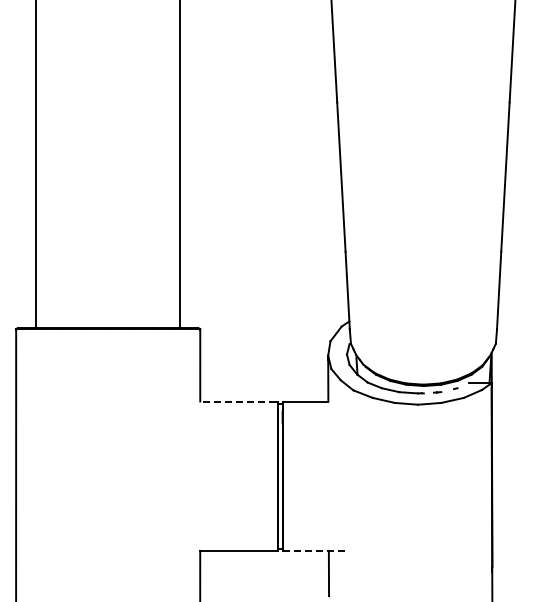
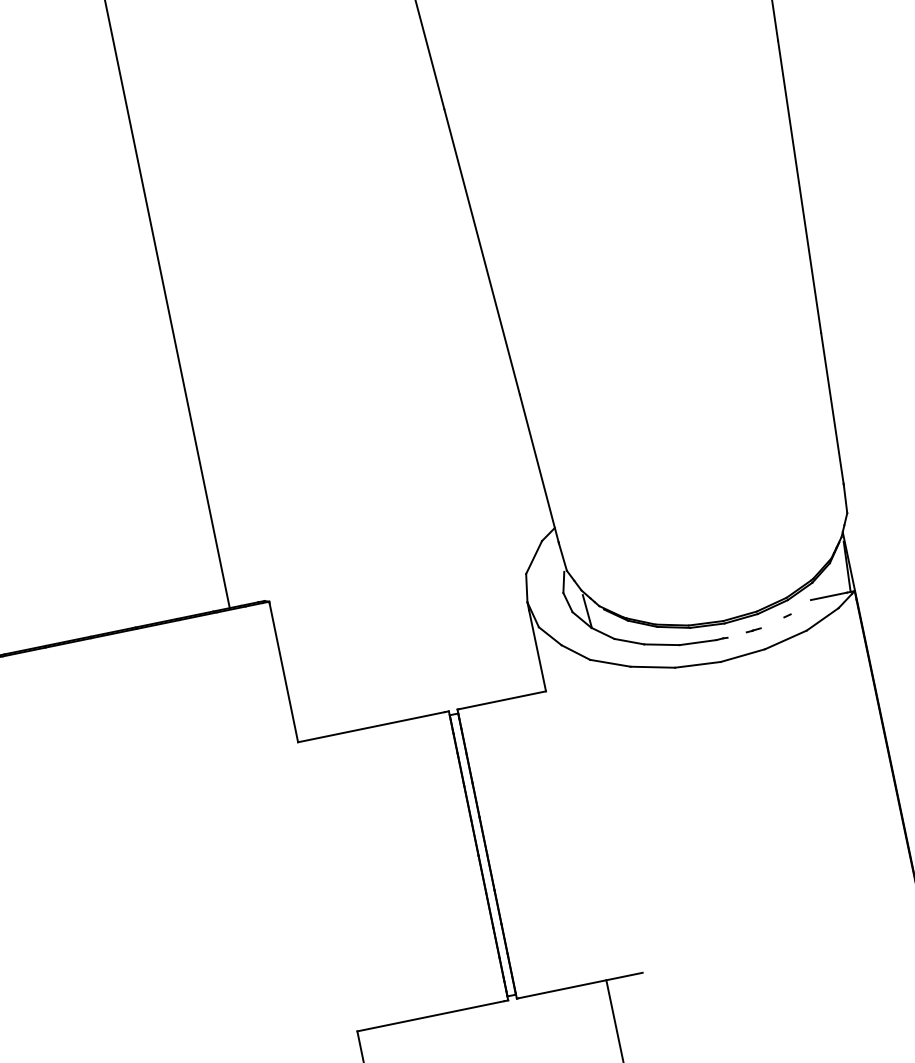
line: (238, 401) -> (372, 727), dashed -> solid
line: (315, 550) -> (580, 984), dashed -> solid

